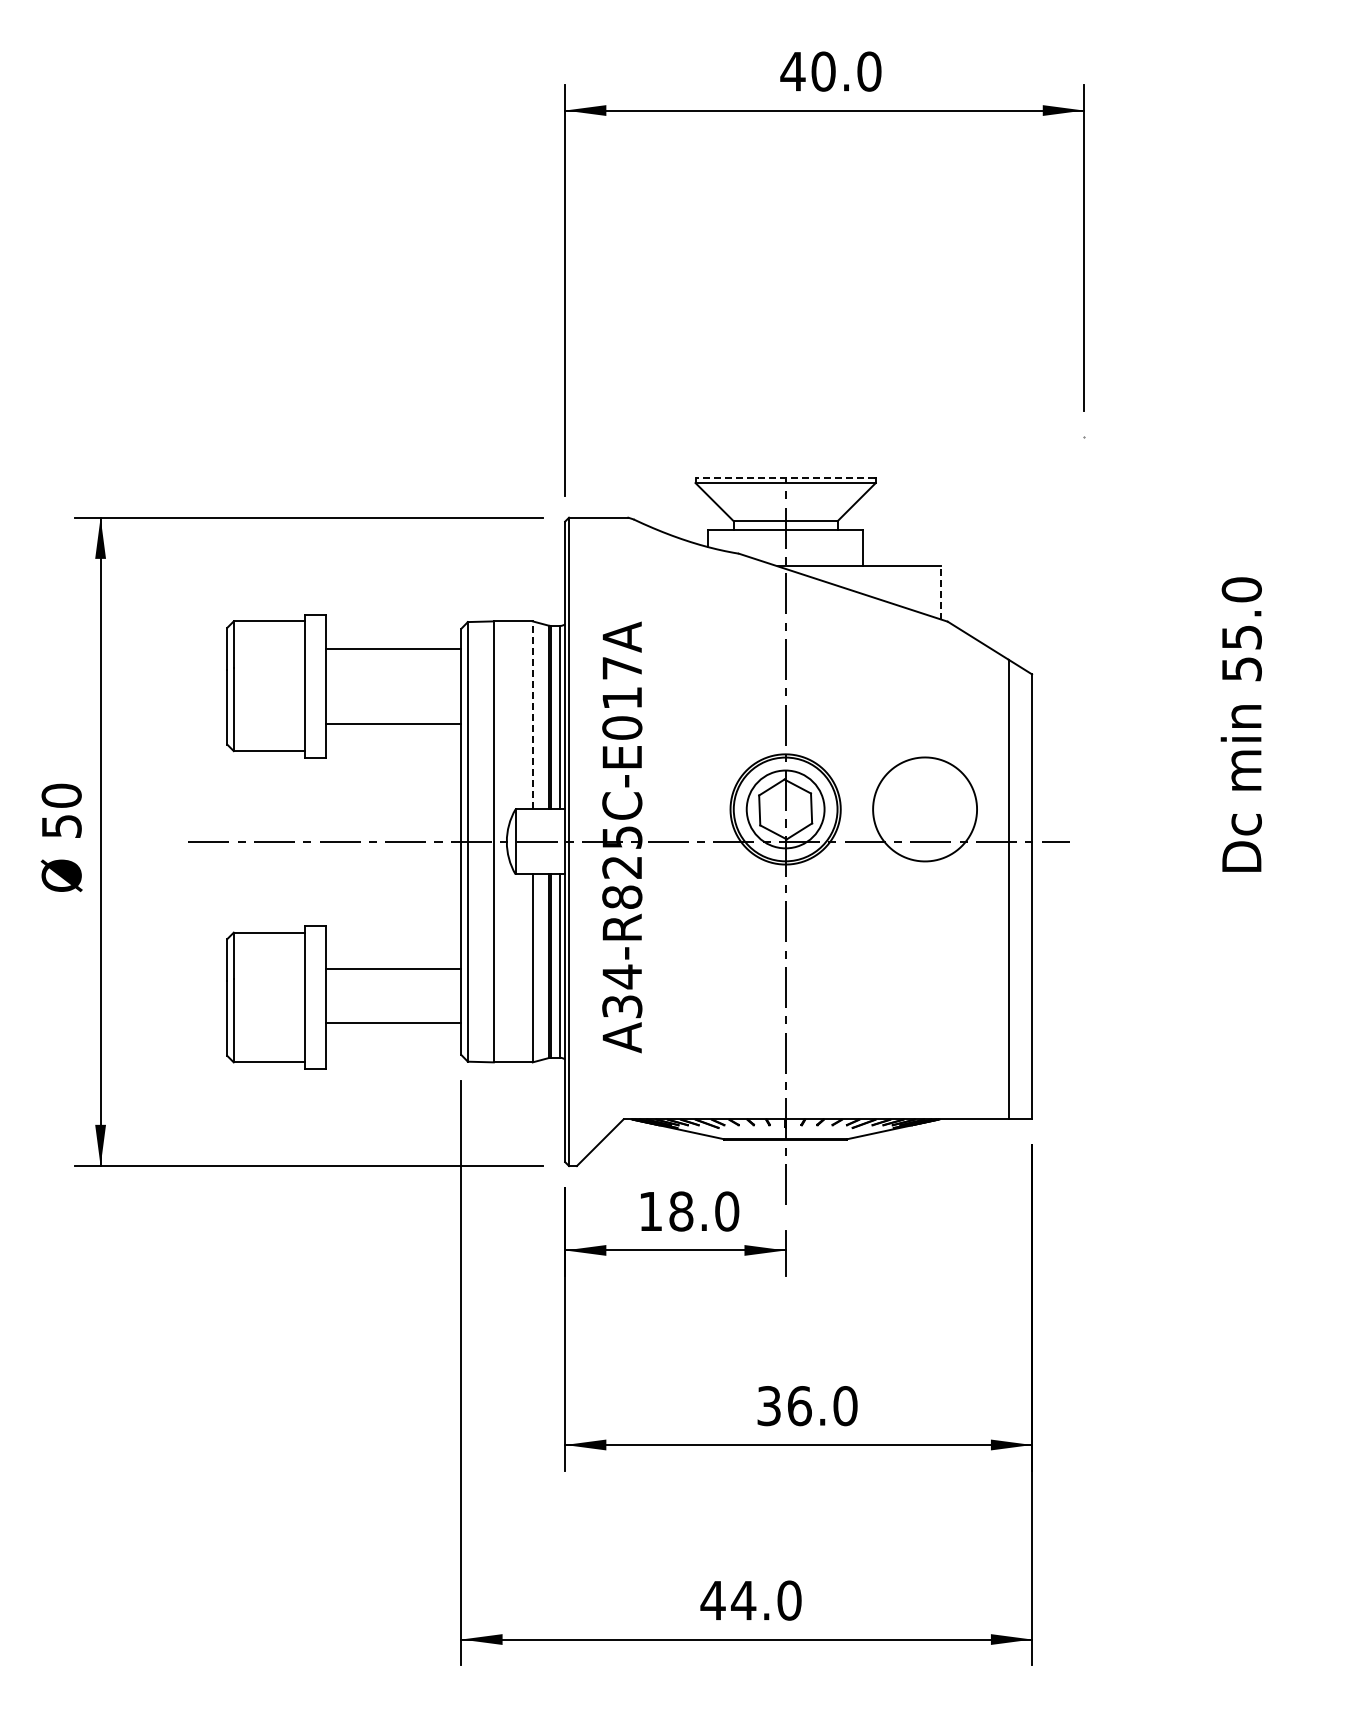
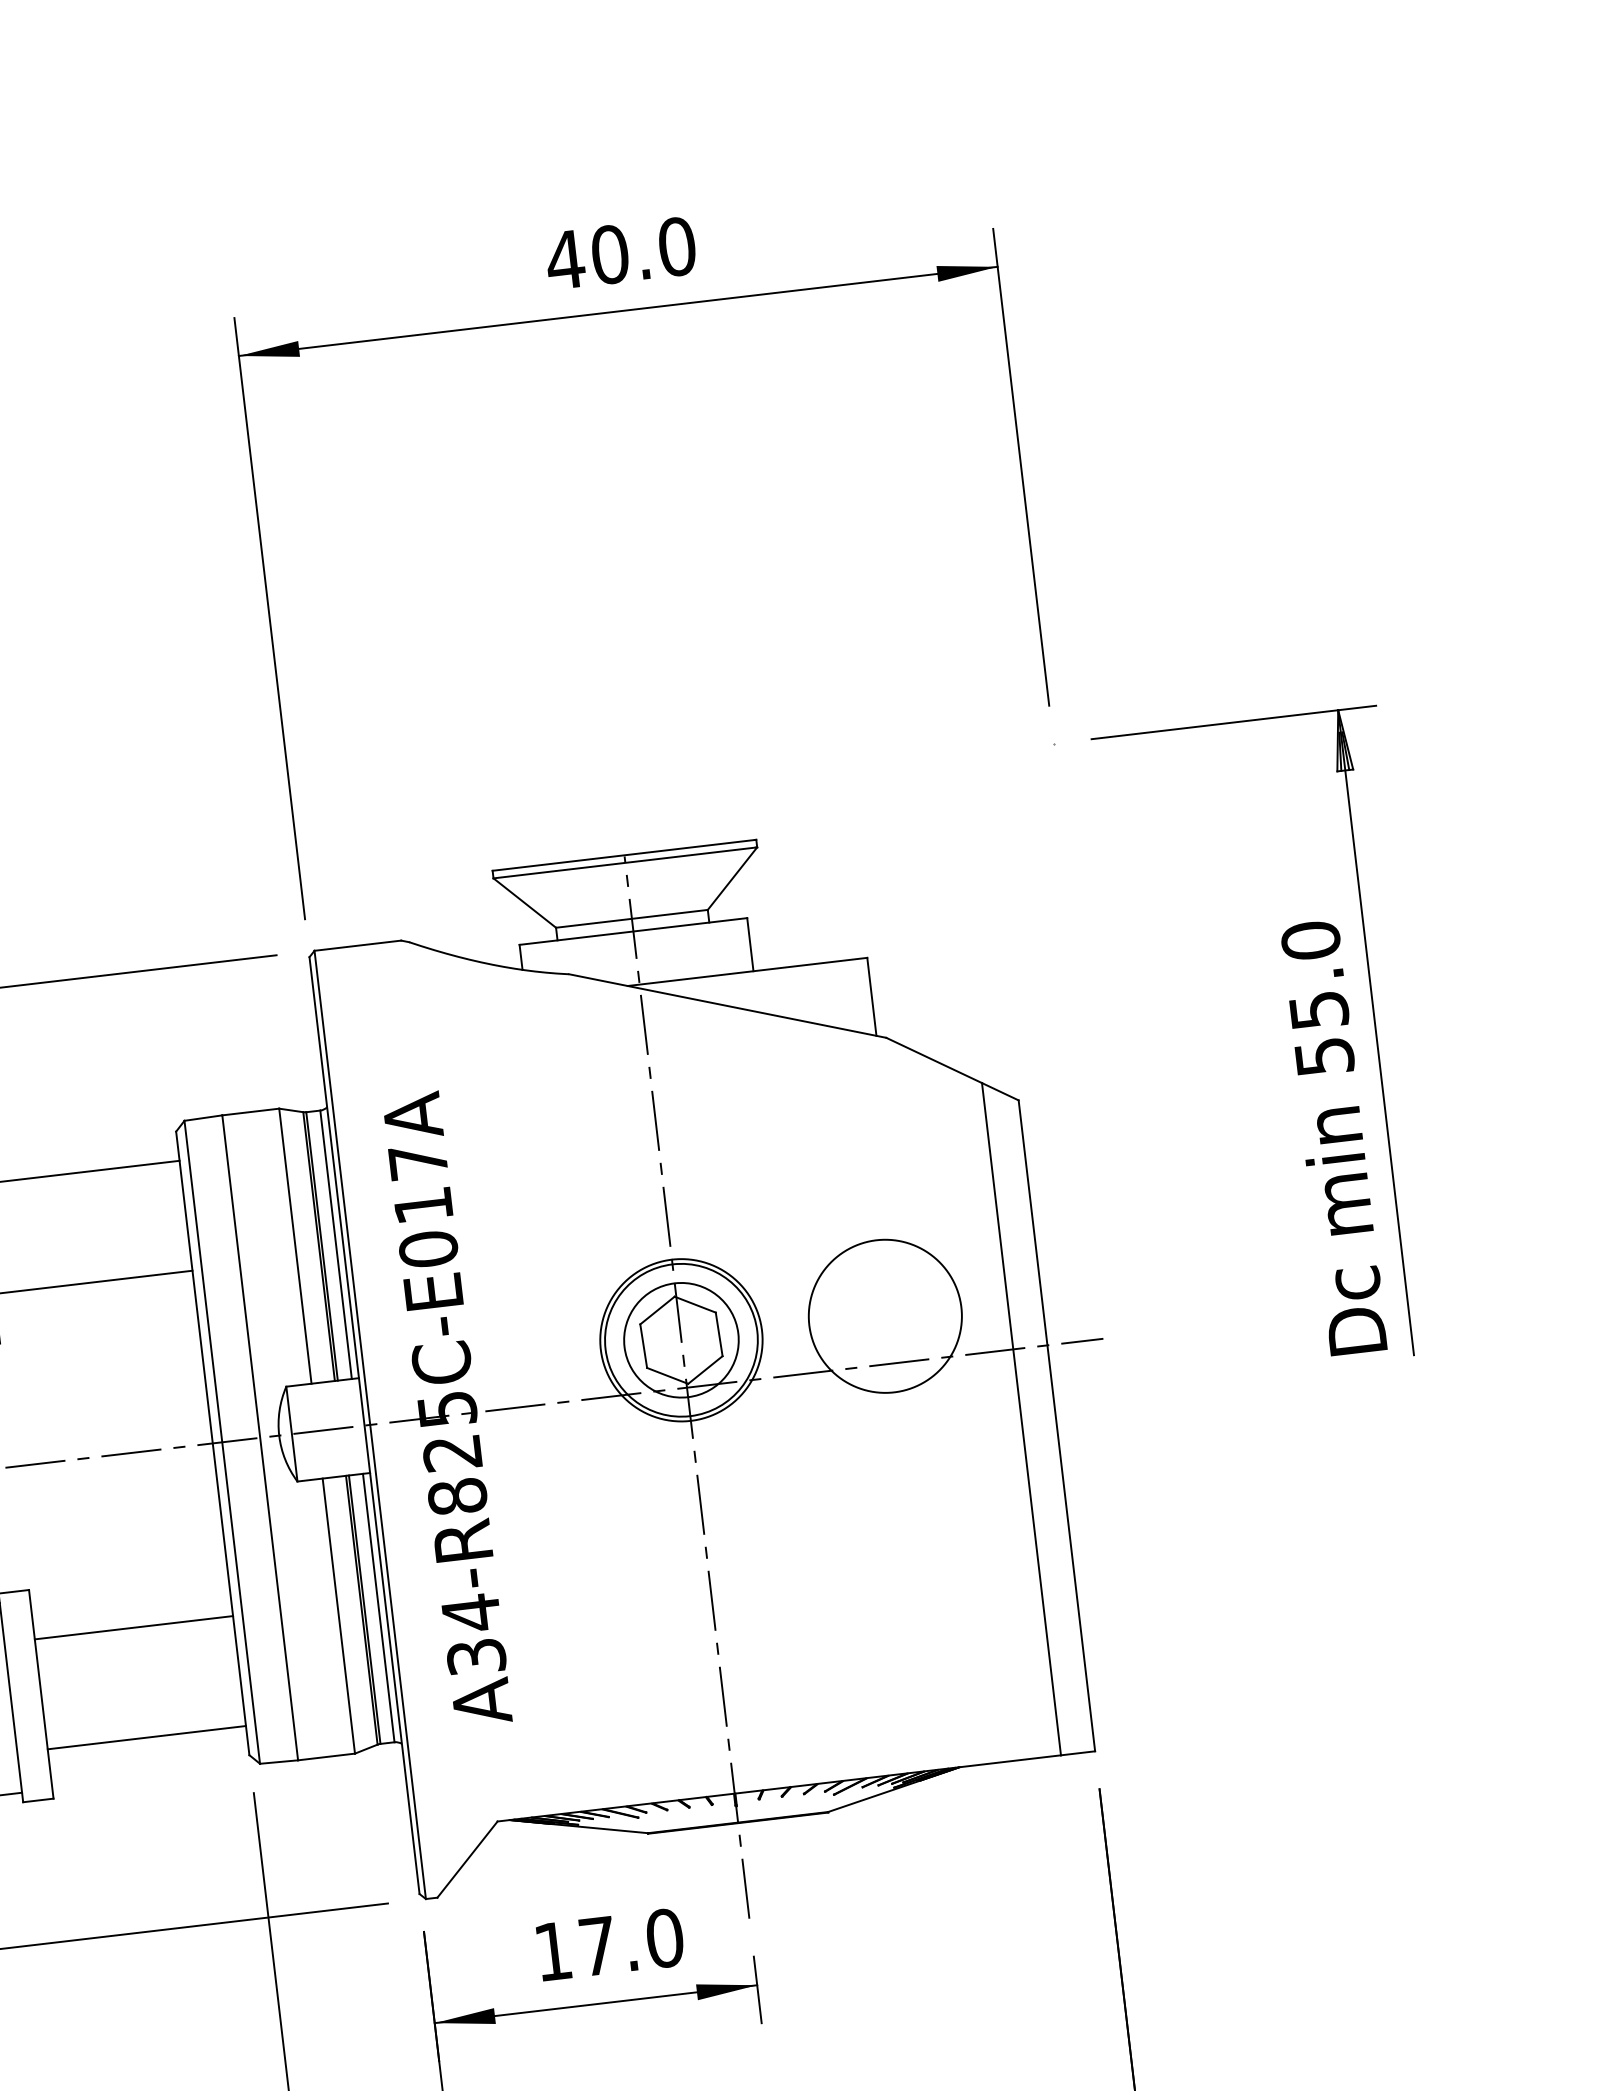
line: (785, 477) -> (624, 854), dashed -> solid
line: (941, 592) -> (872, 996), dashed -> solid
part: (1278, 656) -> (1375, 1031), added
line: (532, 714) -> (294, 1244), dashed -> solid
line: (393, 969) -> (146, 1738), moved
line: (393, 1022) -> (133, 1627), moved
text: (681, 1211) -> (598, 1946), 18.0 -> 17.0

